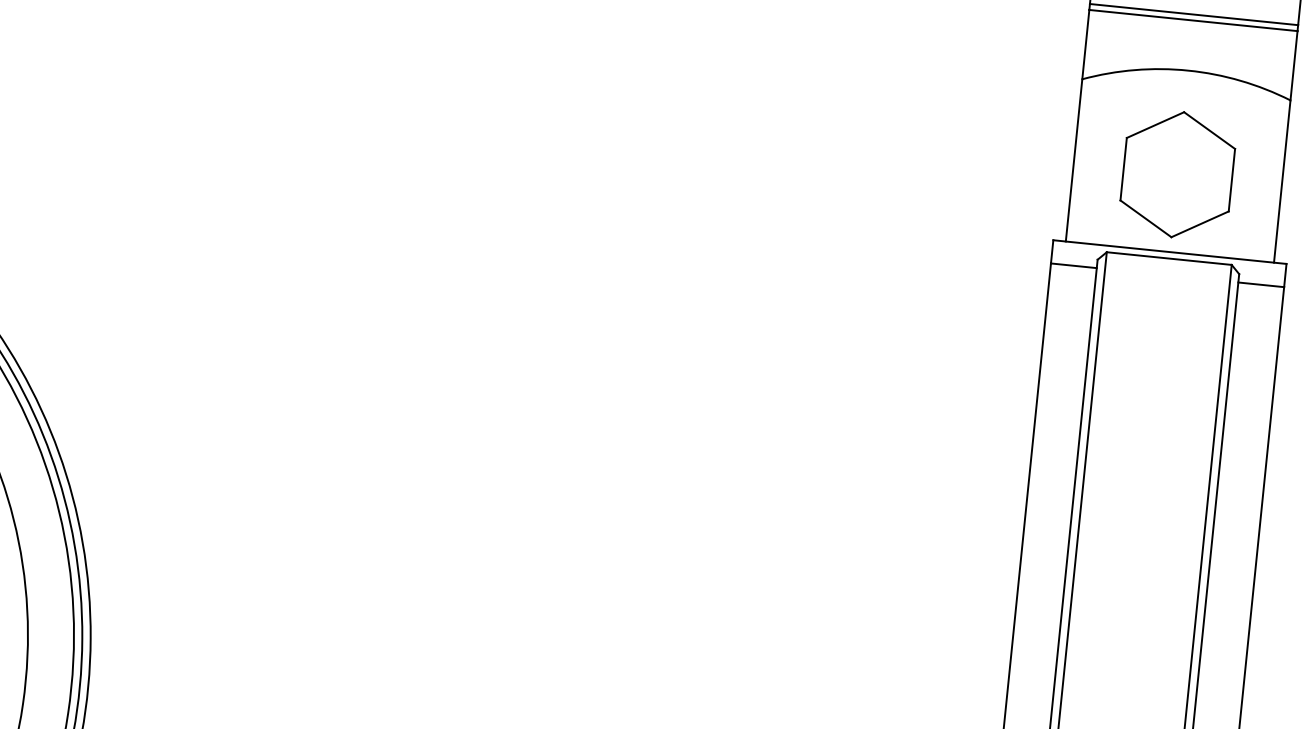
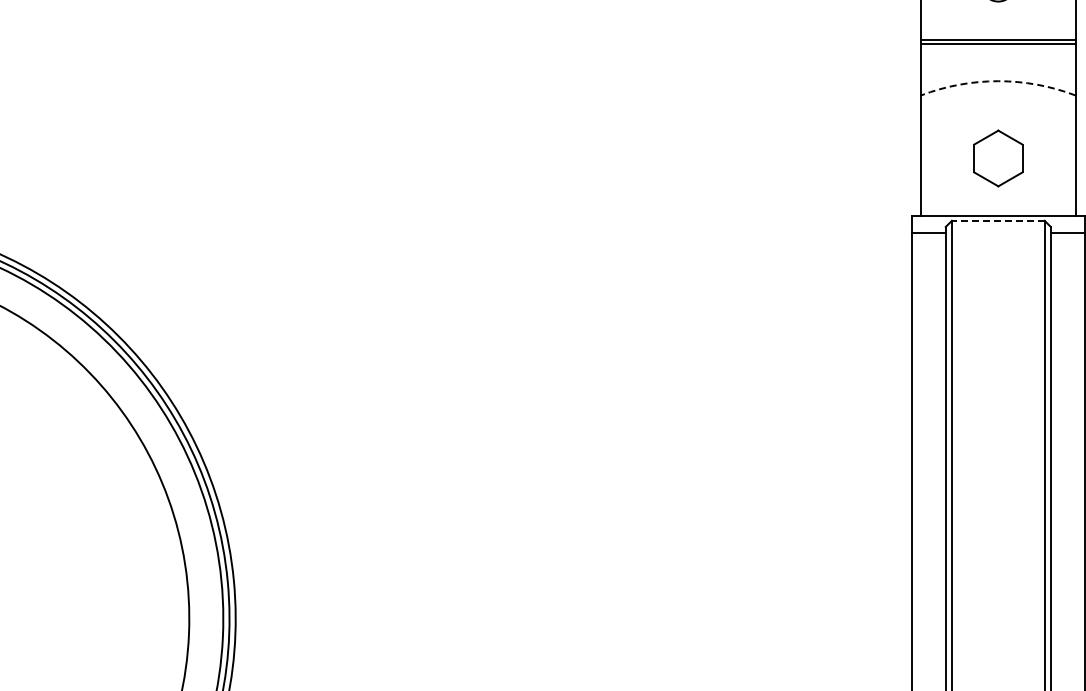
arc: (1188, 71) -> (998, 81), solid -> dashed
part: (1178, 174) -> (998, 158), size x0.6
line: (1168, 258) -> (997, 220), solid -> dashed

